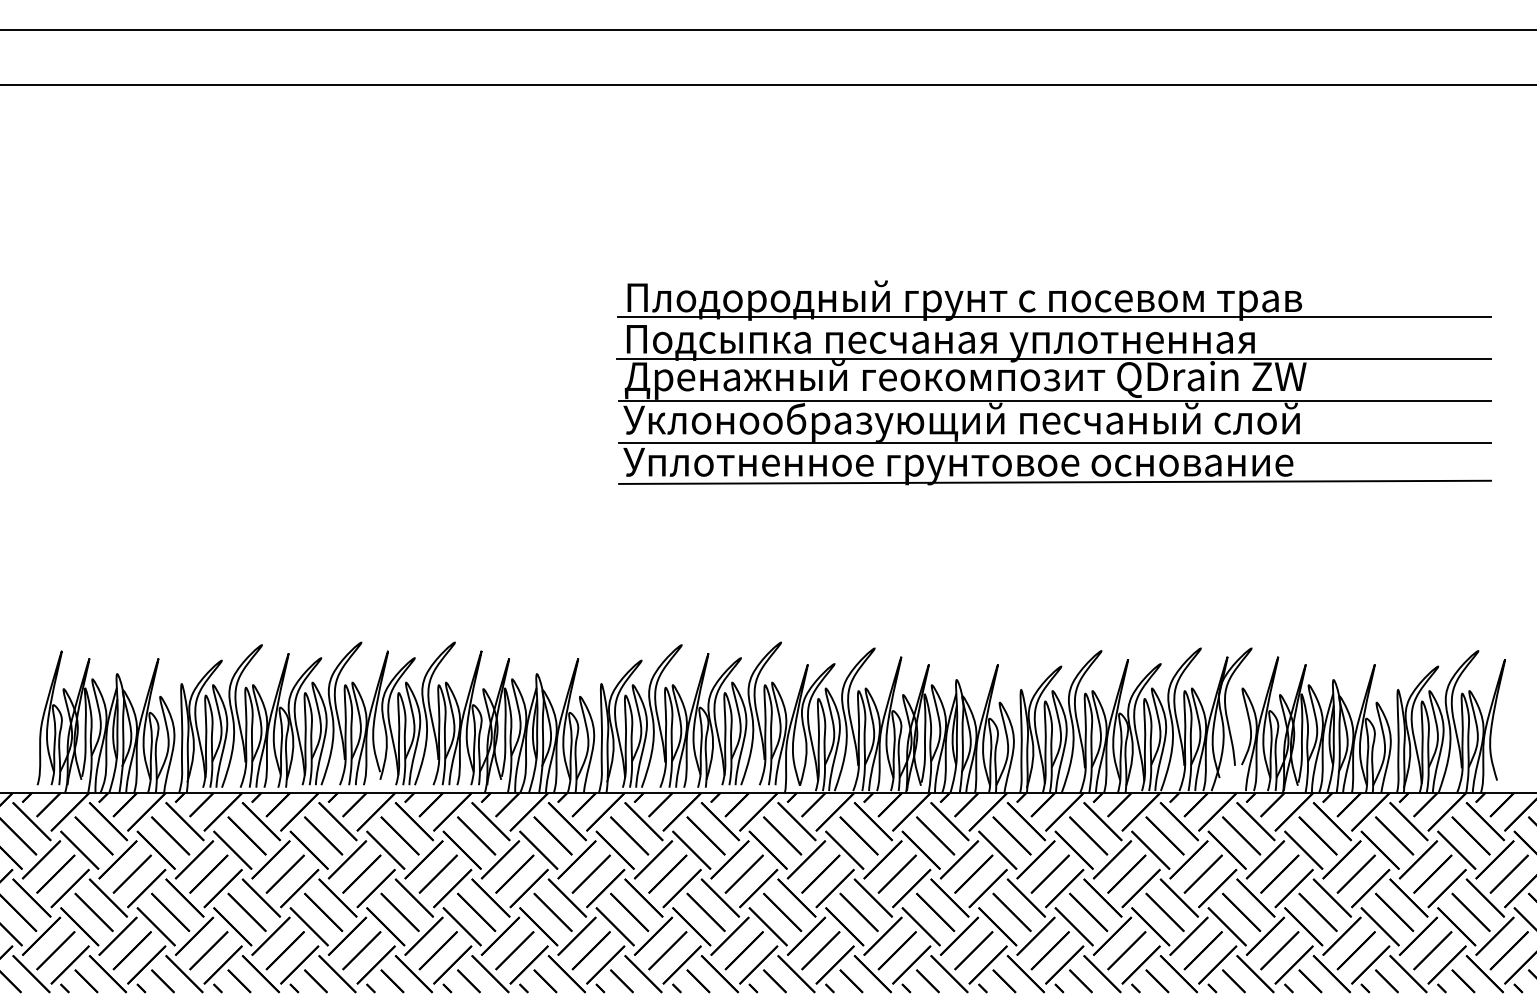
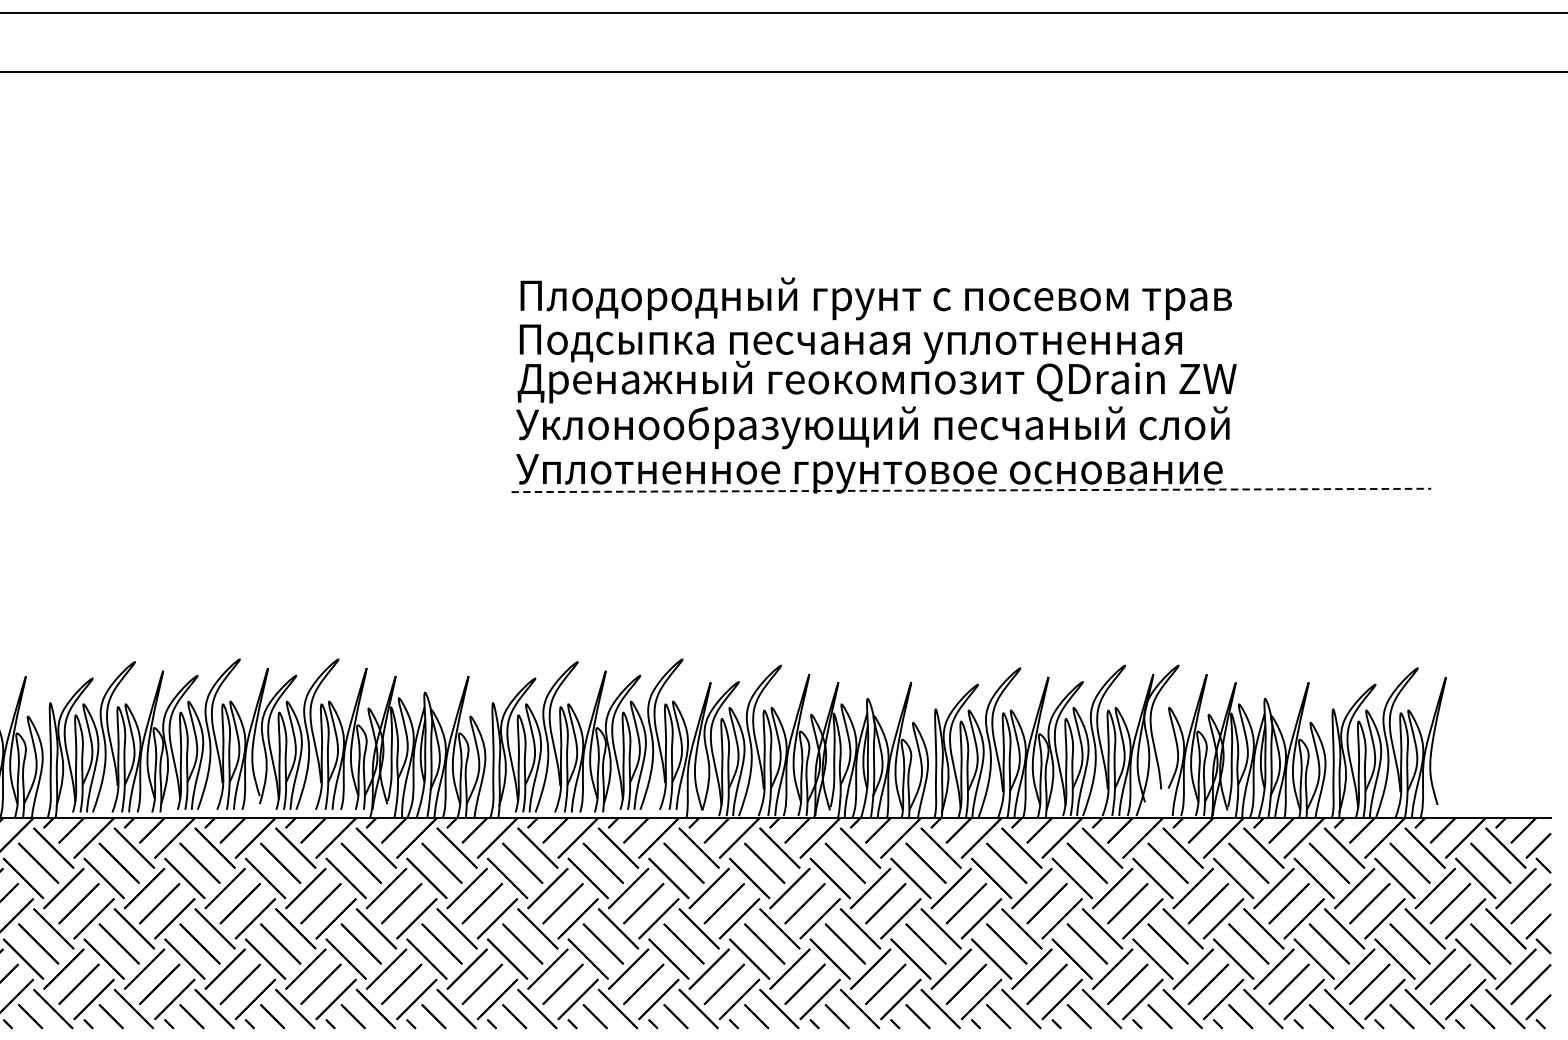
line: (1053, 317) -> (969, 316), removed
line: (1053, 359) -> (969, 360), removed
line: (1054, 401) -> (970, 405), removed
line: (1054, 443) -> (970, 449), removed
line: (1055, 482) -> (971, 490), solid -> dashed

